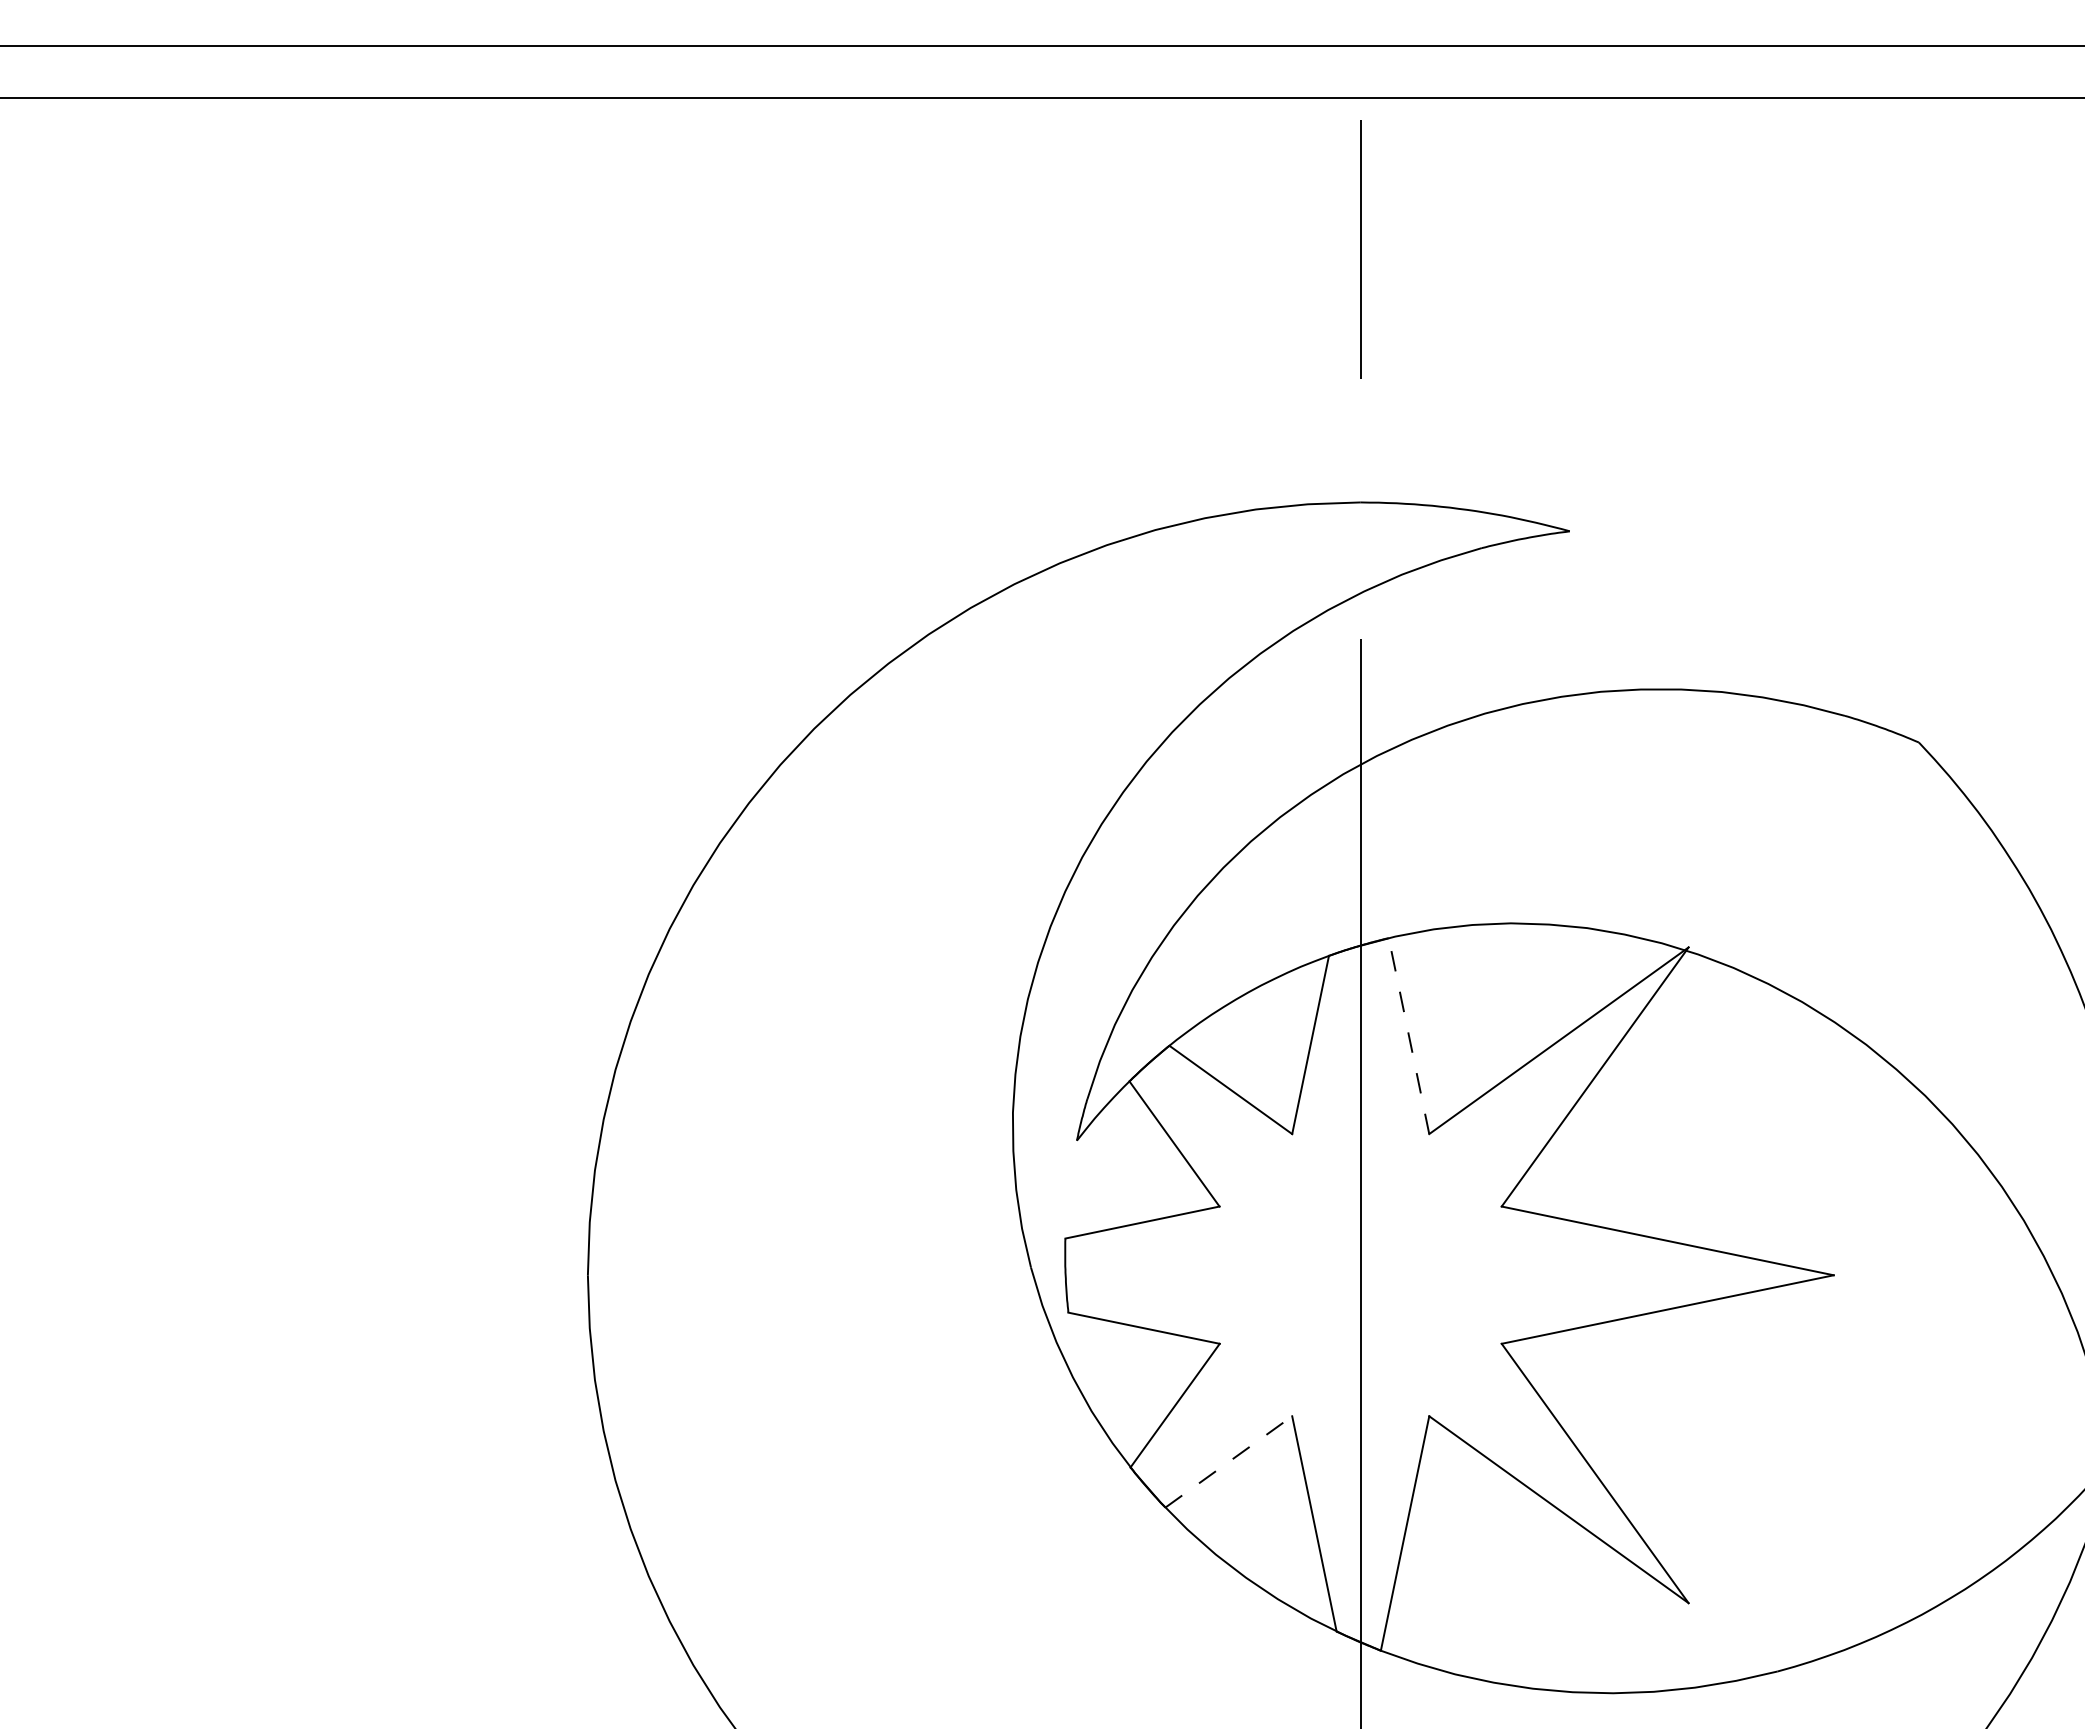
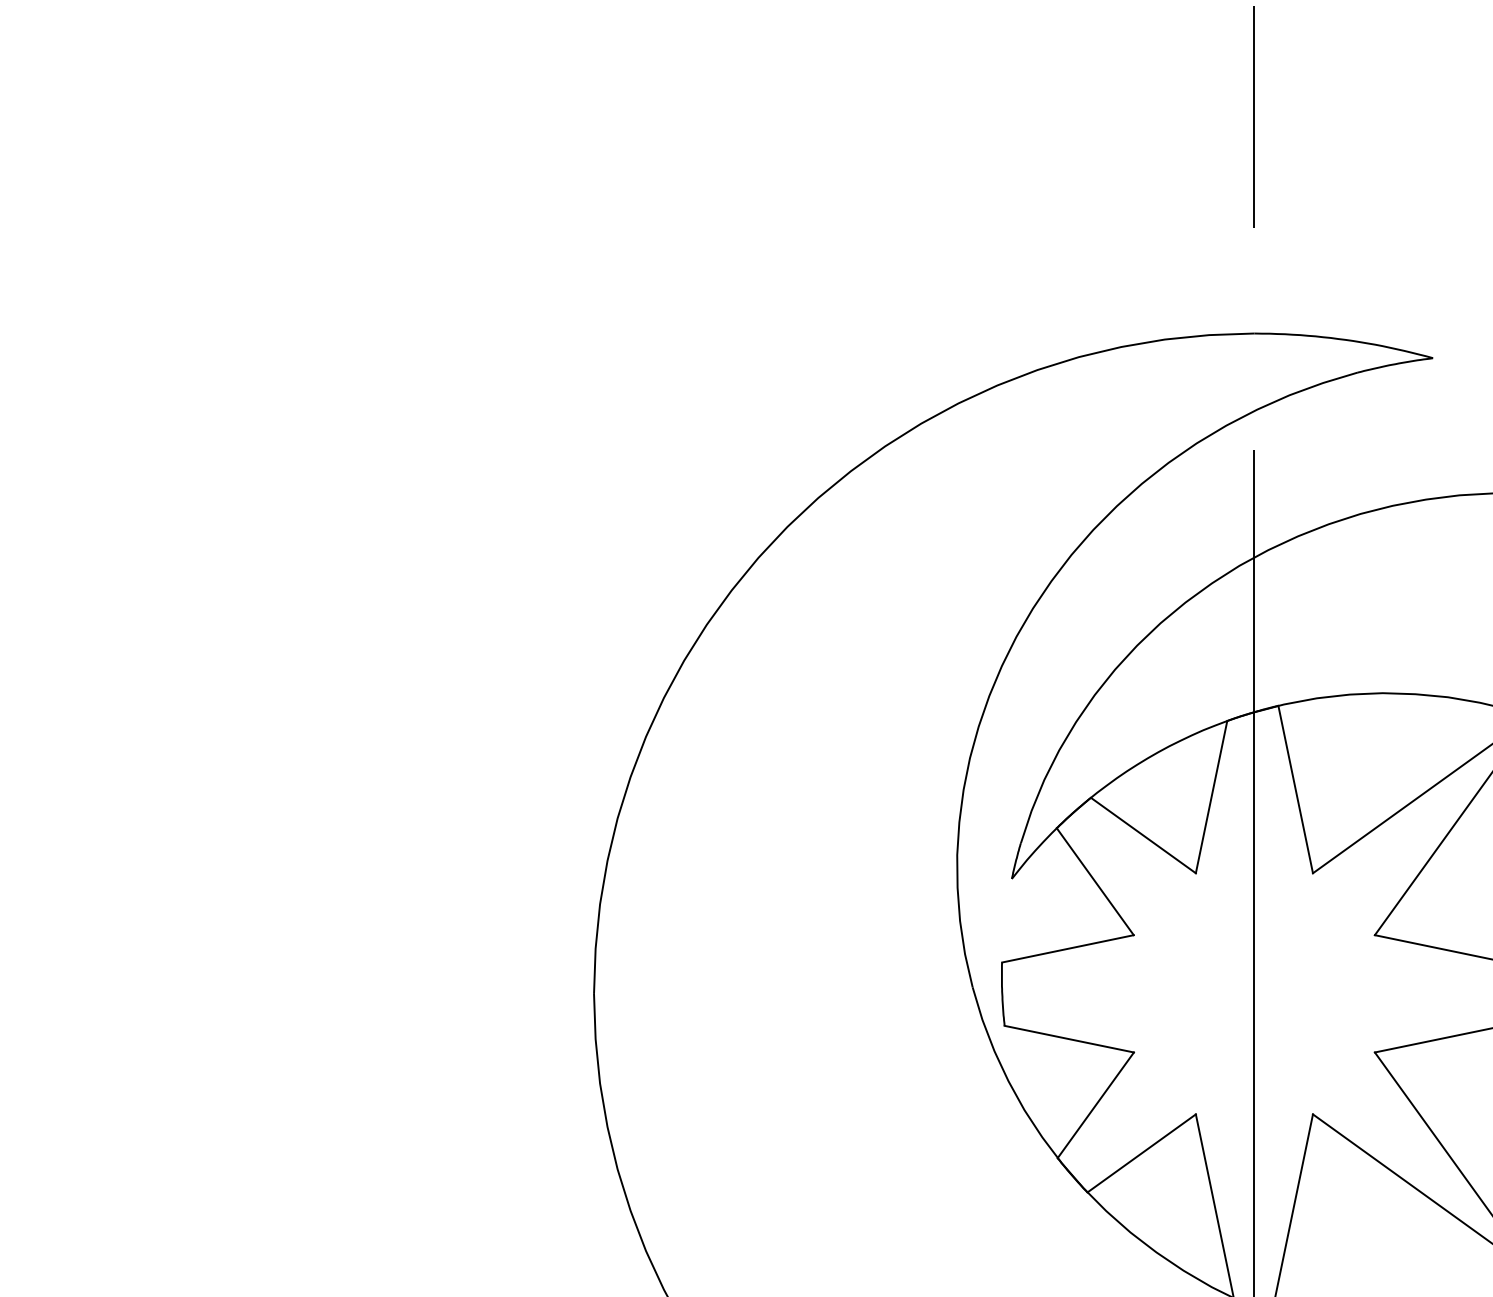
line: (1408, 1035) -> (1295, 789), dashed -> solid
line: (1229, 1461) -> (1142, 1153), dashed -> solid

